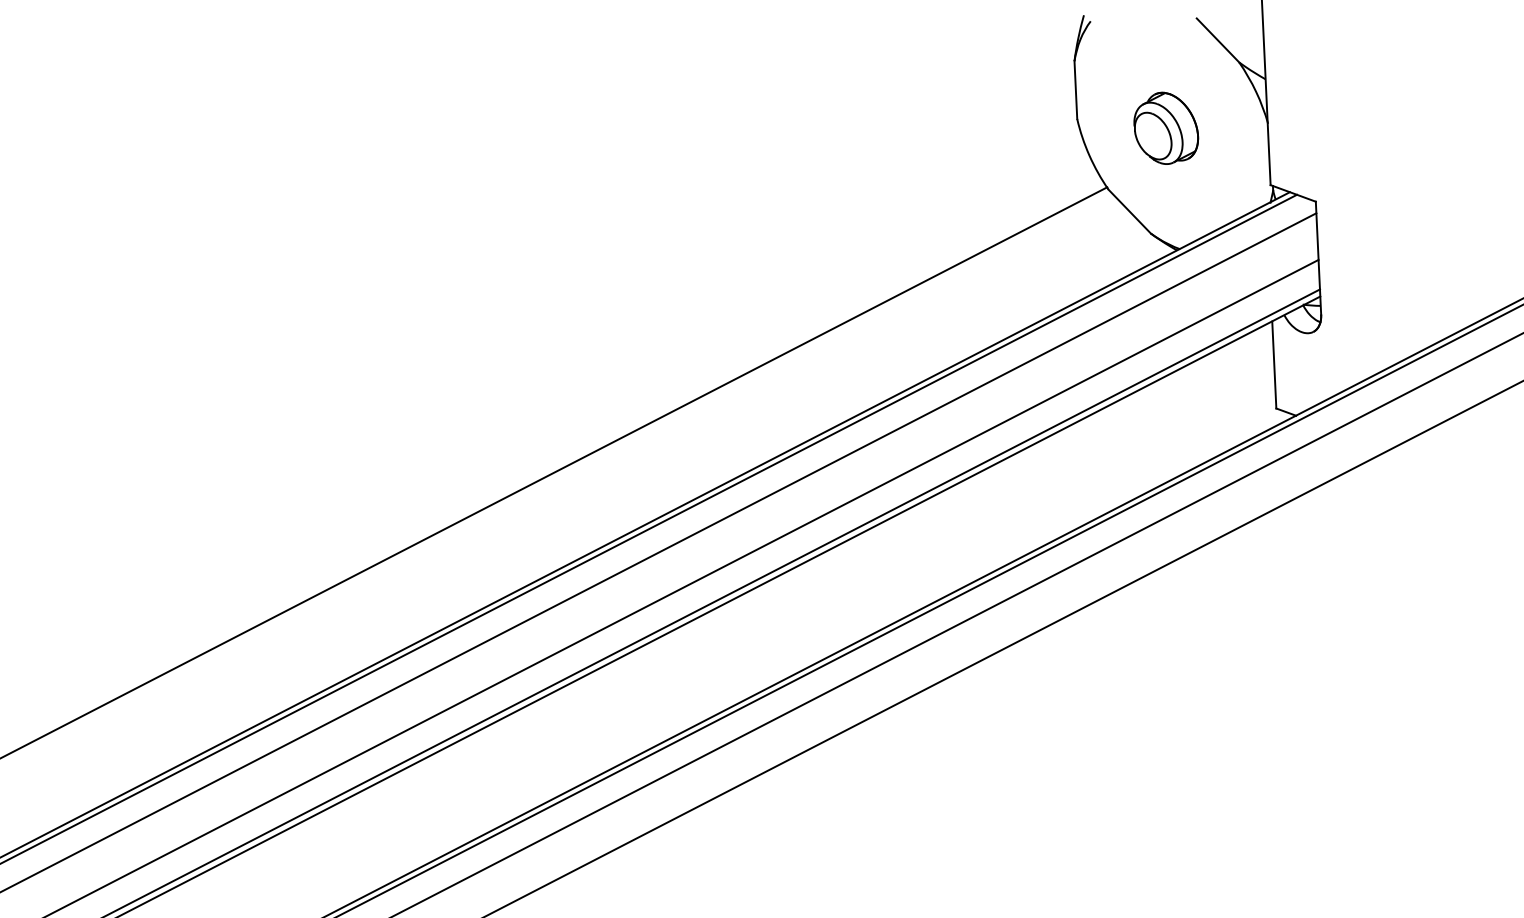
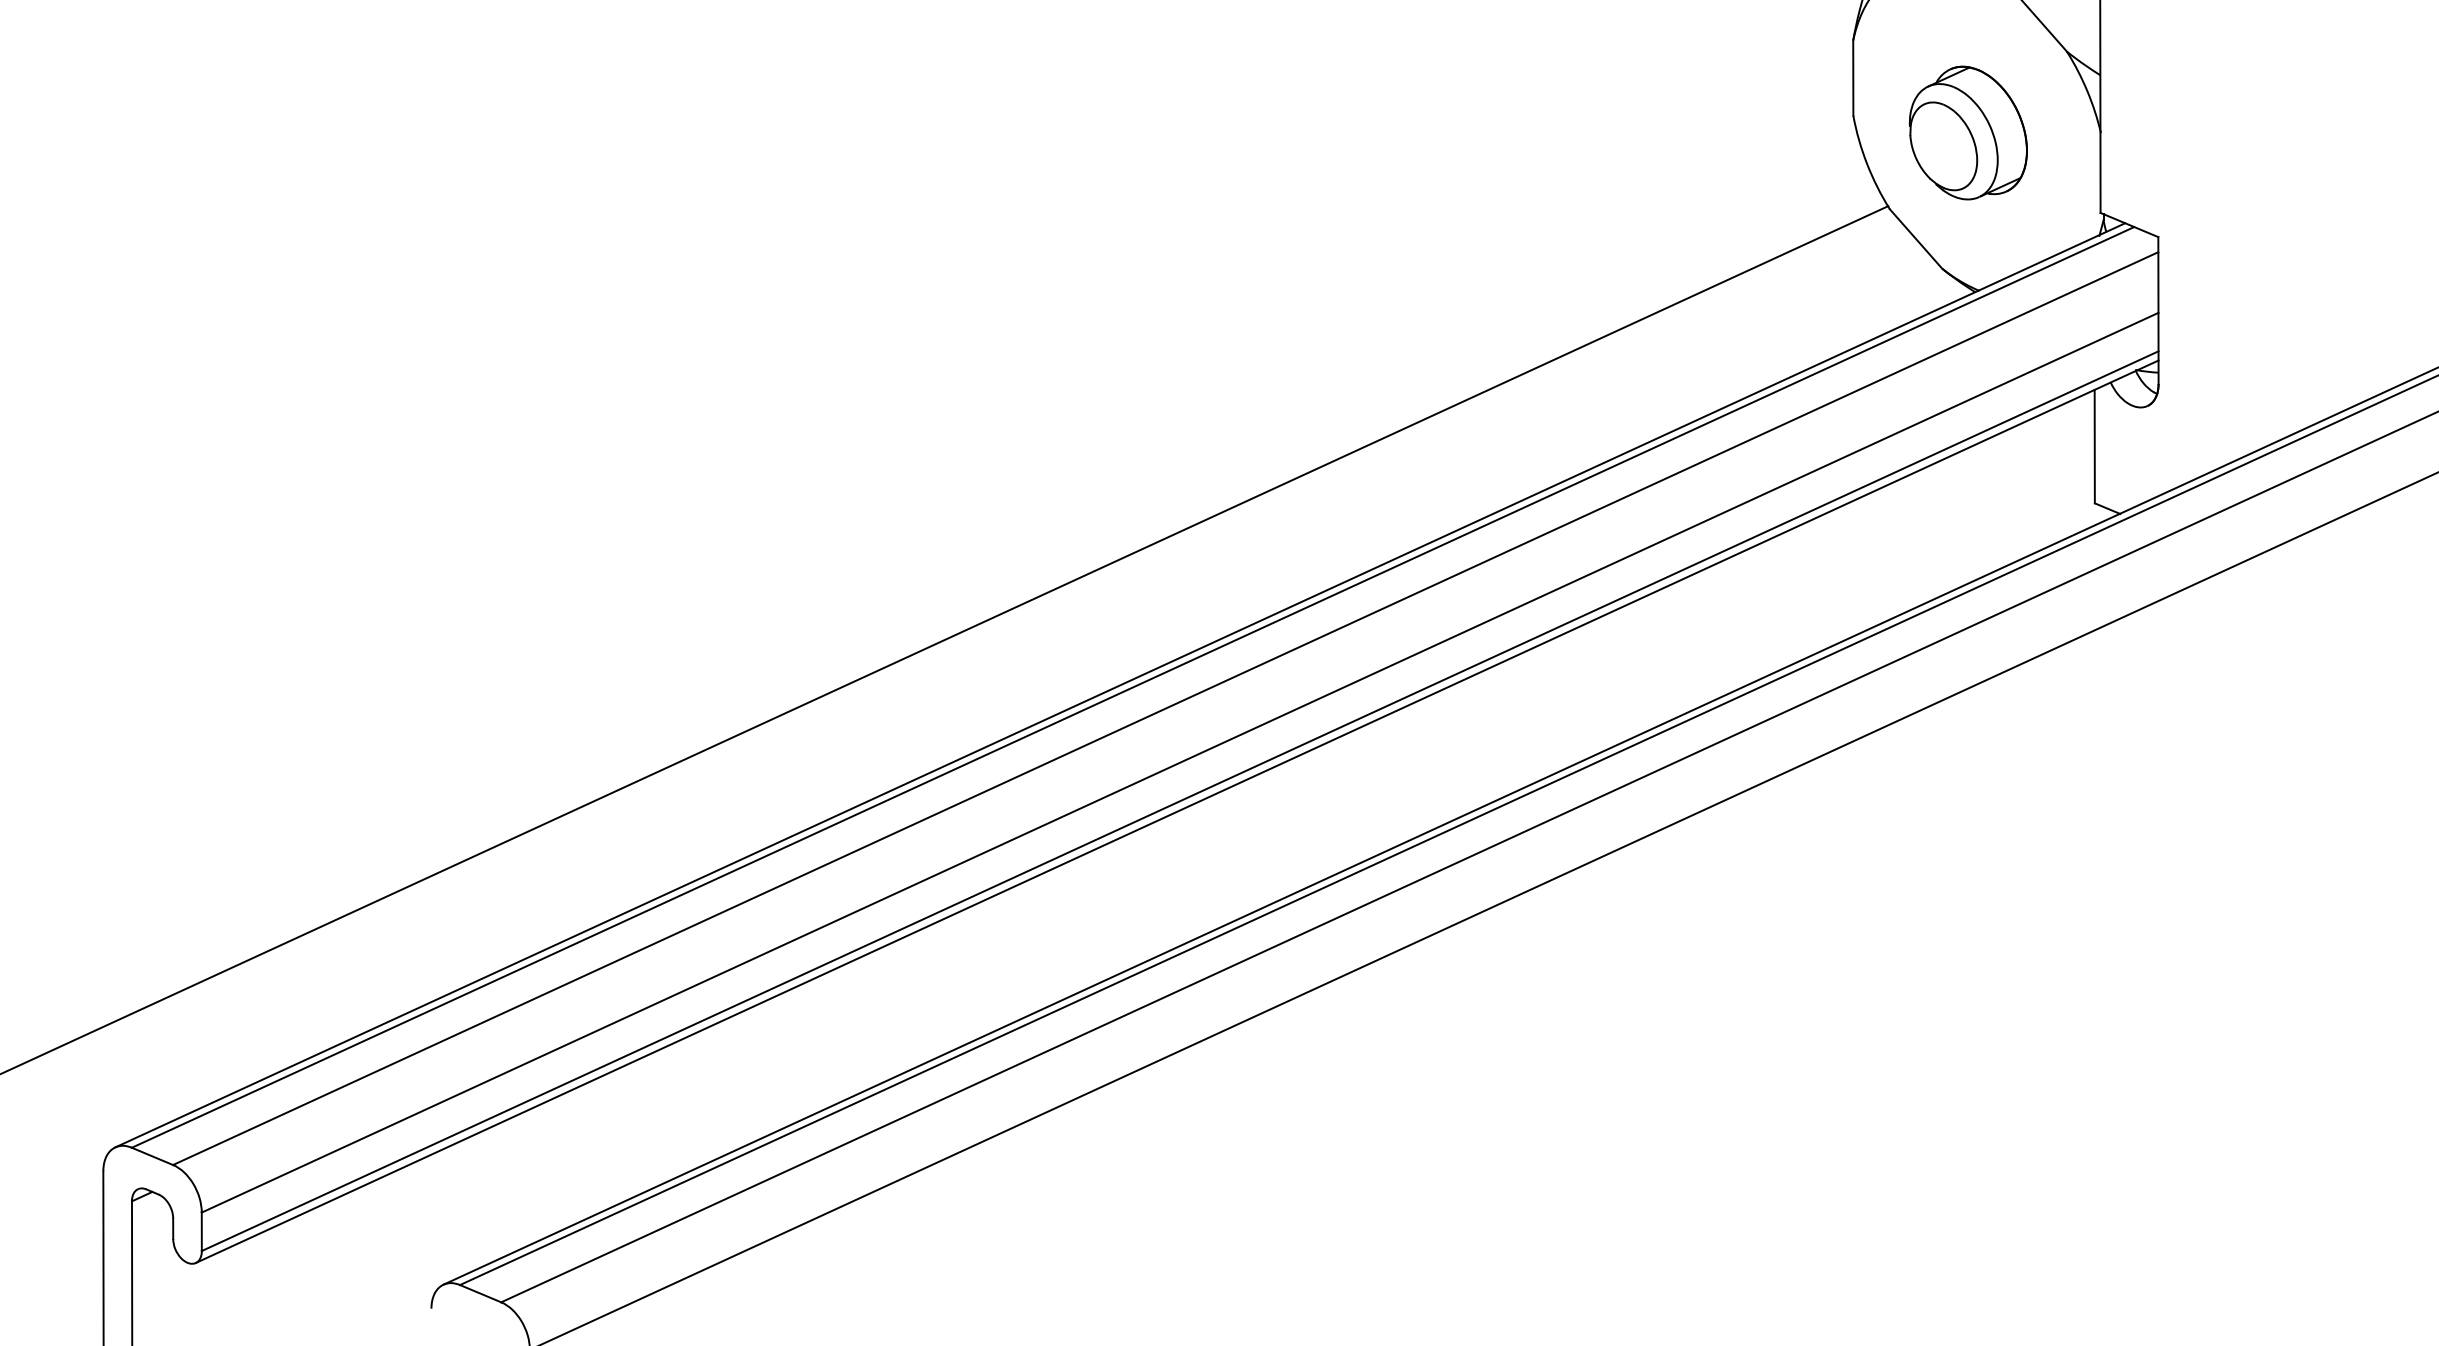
part: (1165, 127) -> (1967, 132), size x1.43

